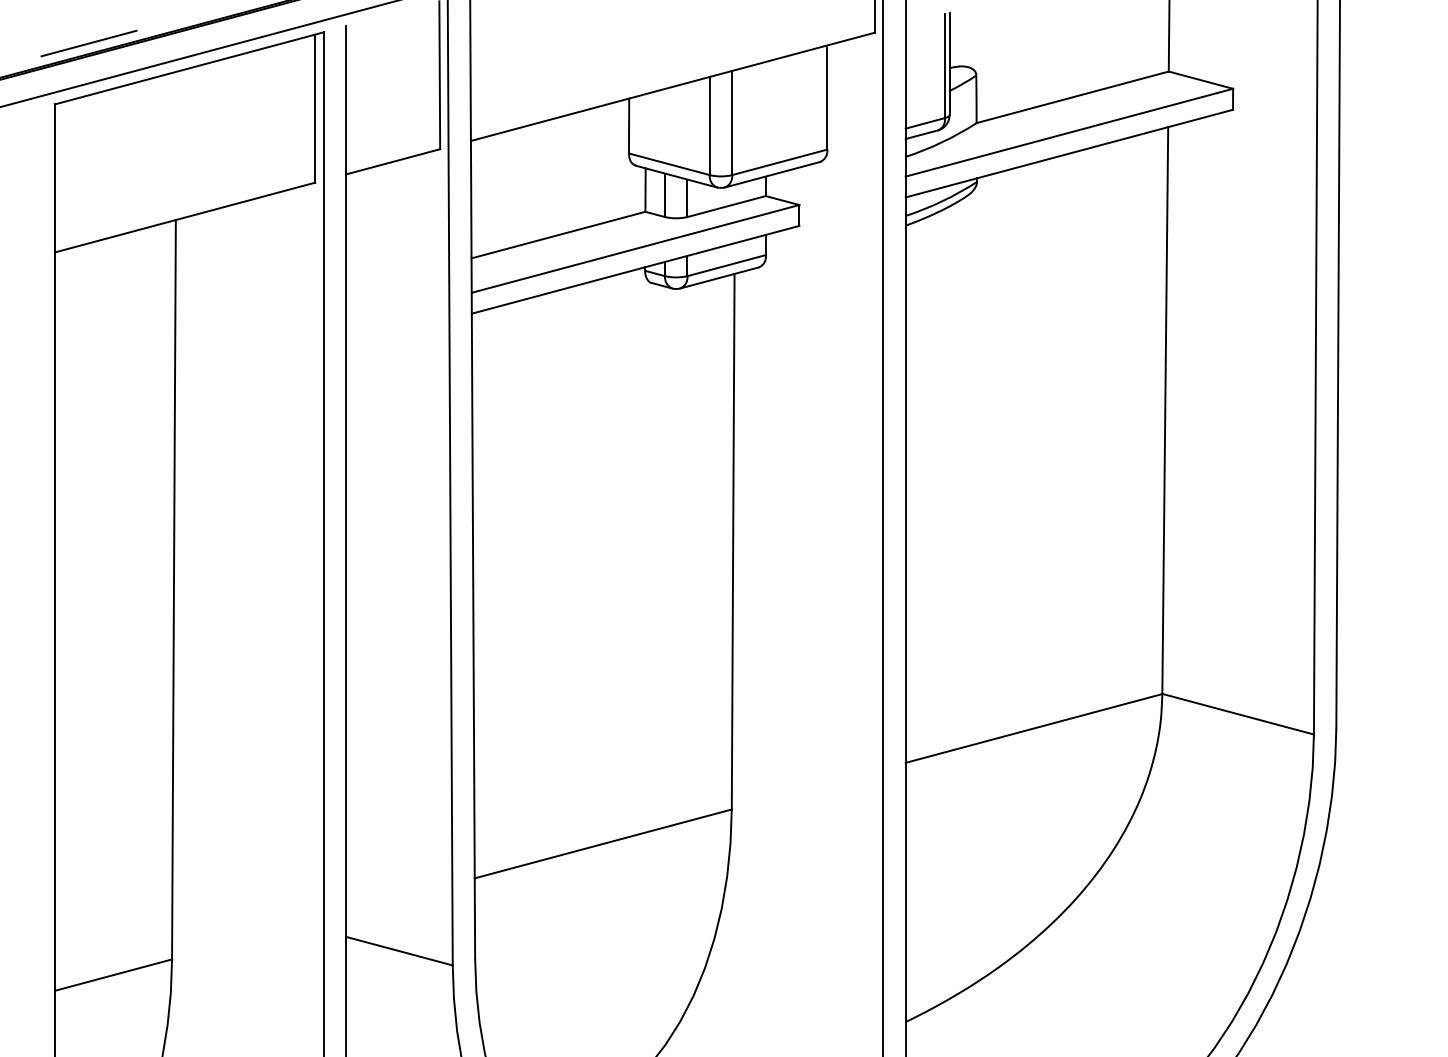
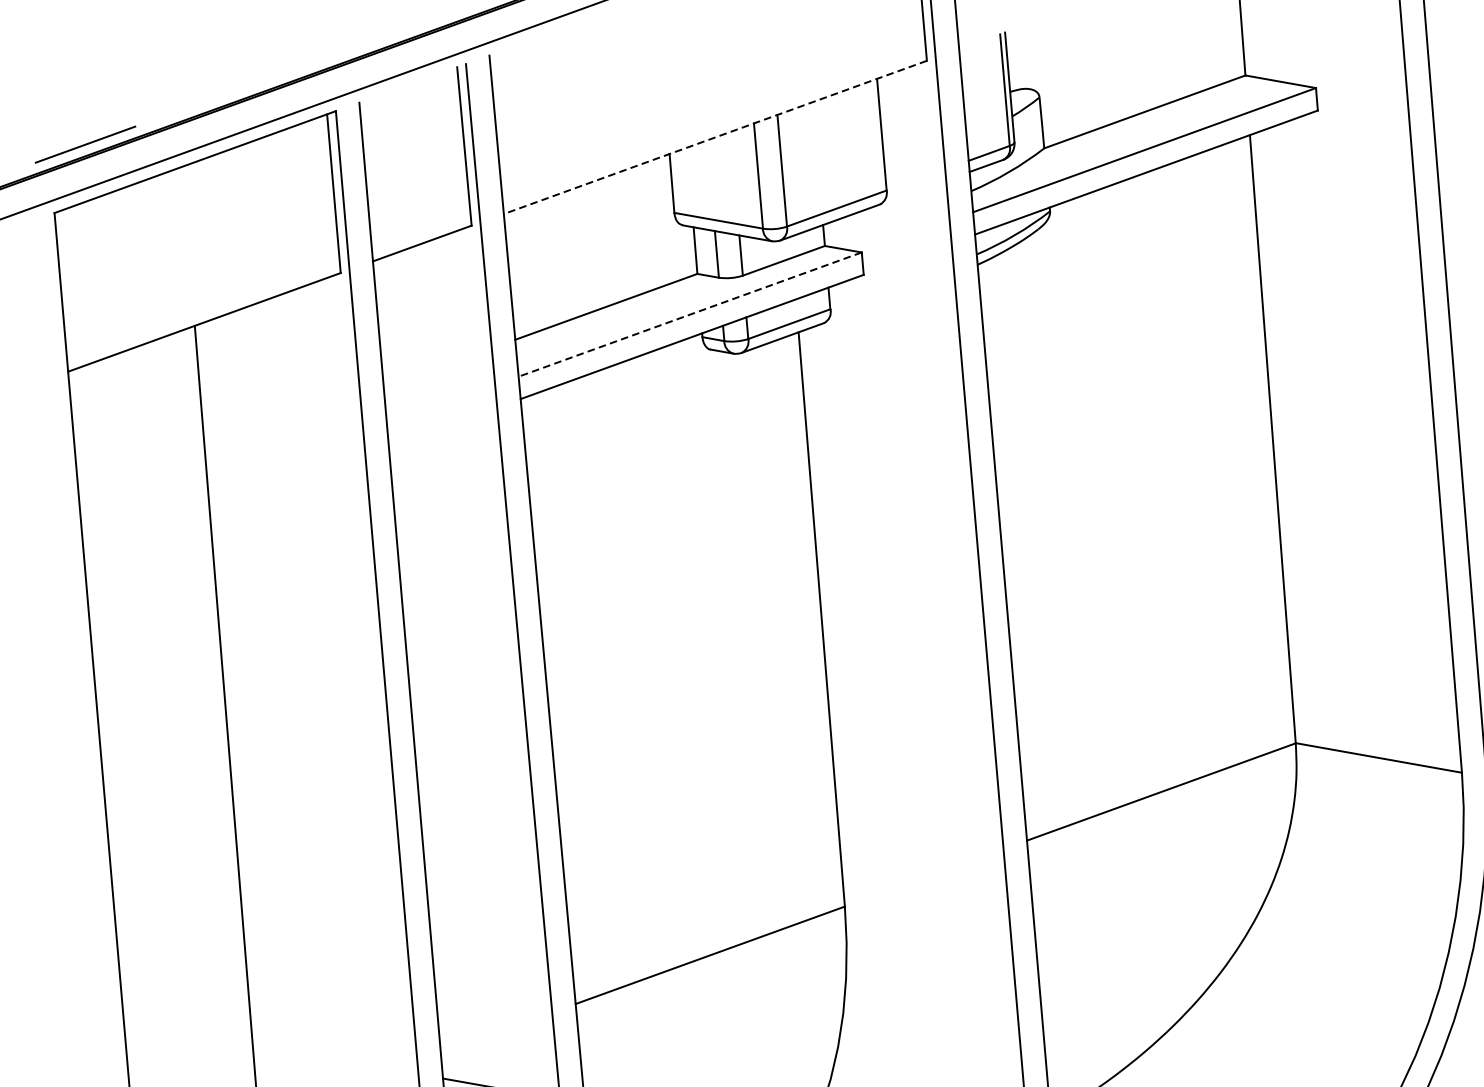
line: (672, 86) -> (714, 137), solid -> dashed
line: (635, 248) -> (690, 314), solid -> dashed

